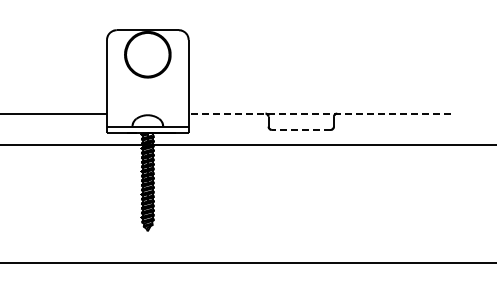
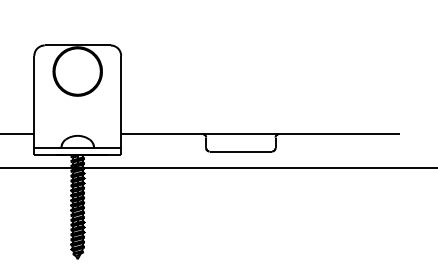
line: (319, 113) -> (260, 134), dashed -> solid
line: (300, 129) -> (240, 151), dashed -> solid

